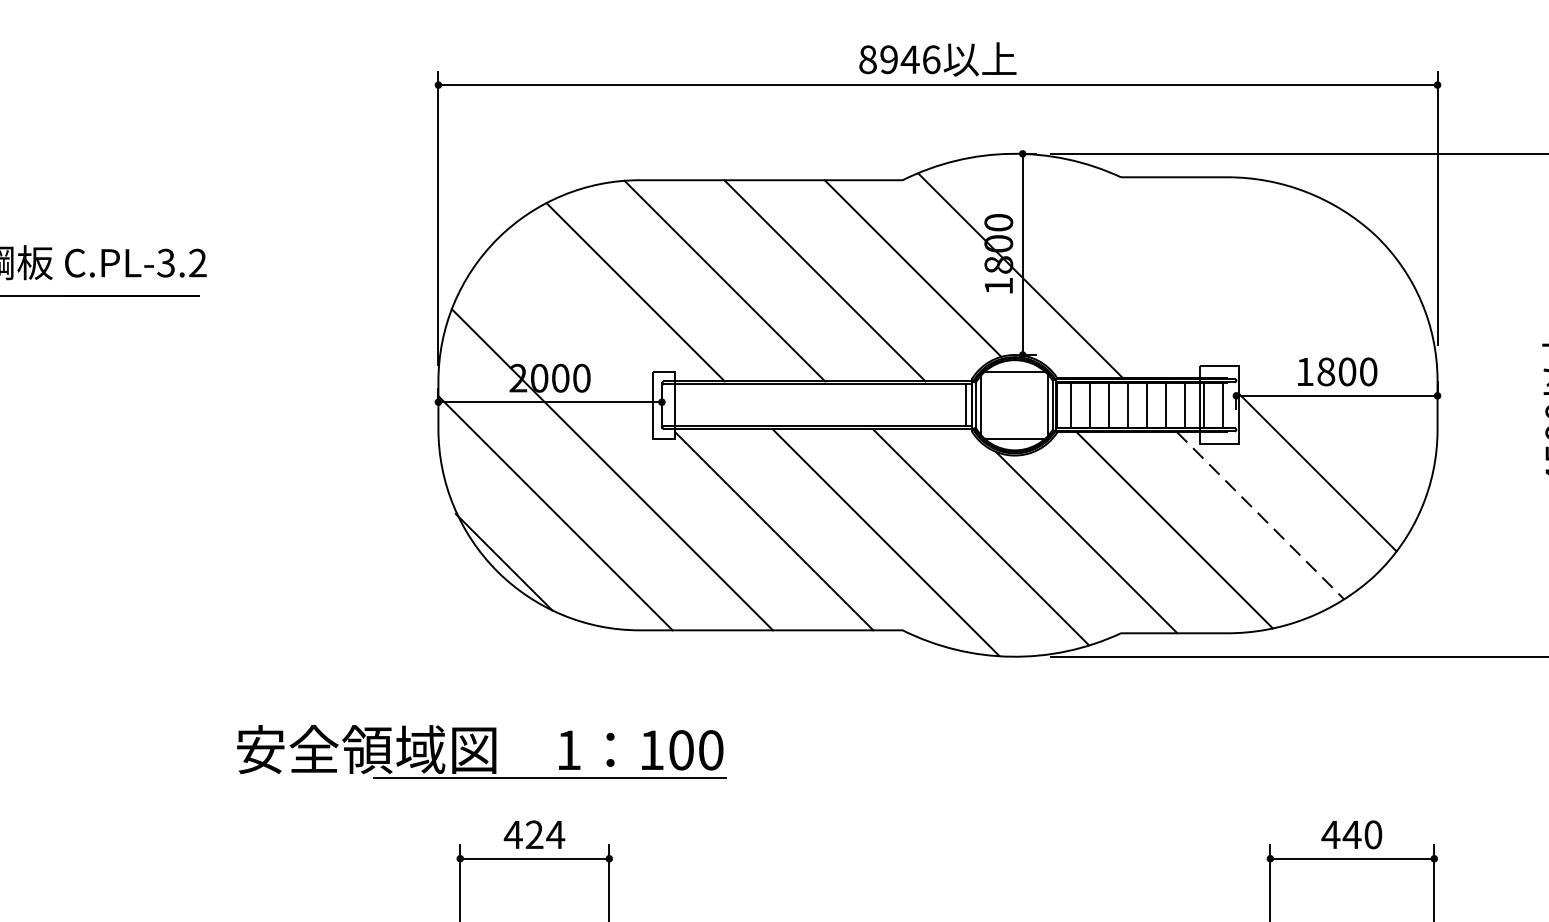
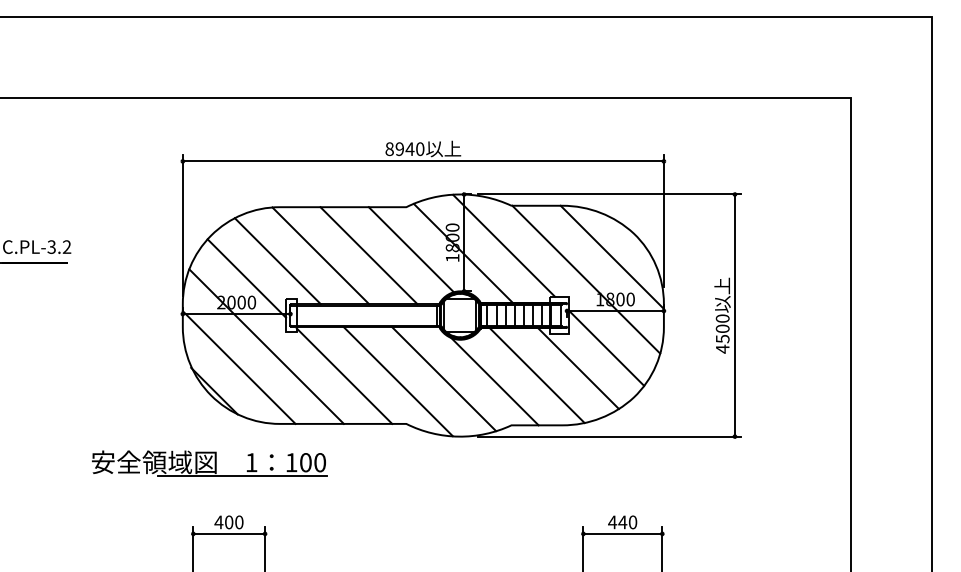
text: (932, 58) -> (420, 148), 8946 -> 8940
line: (1106, 259) -> (504, 245), added
line: (1328, 282) -> (611, 256), added
line: (570, 328) -> (246, 278), added
line: (1276, 330) -> (586, 279), added
line: (1260, 515) -> (578, 368), dashed -> solid
part: (481, 751) -> (209, 463), moved
text: (545, 835) -> (234, 522), 424 -> 400

